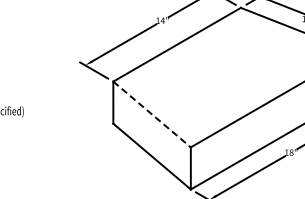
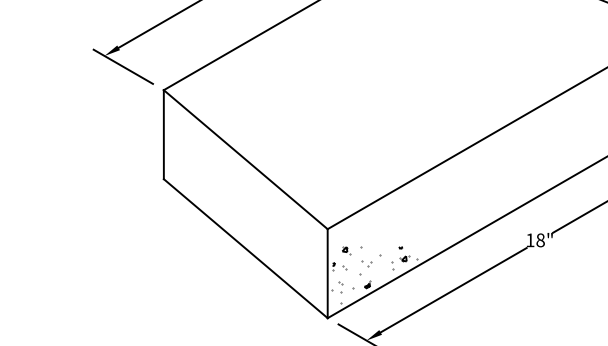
line: (152, 114) -> (246, 159), dashed -> solid
hatch: (212, 168) -> (373, 273), added

